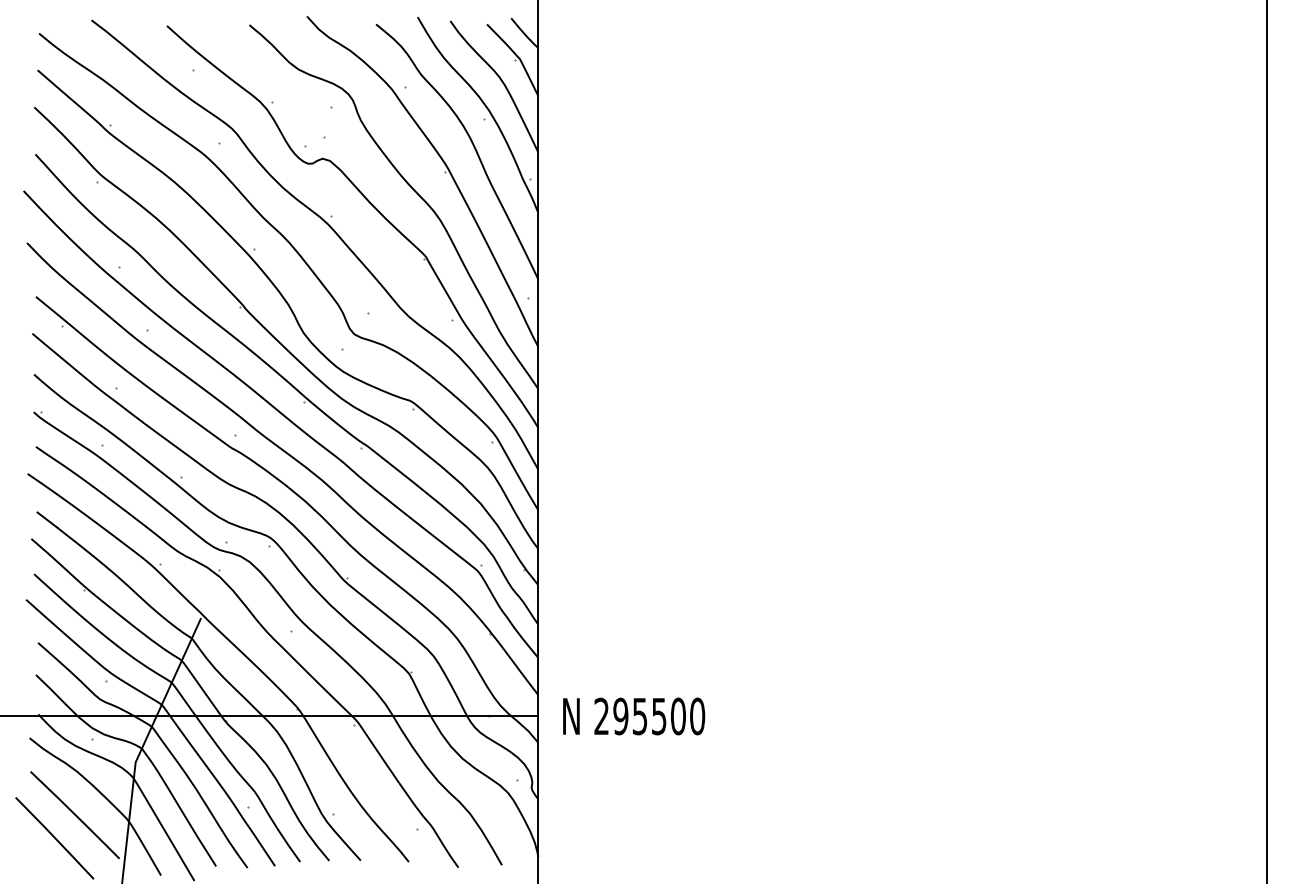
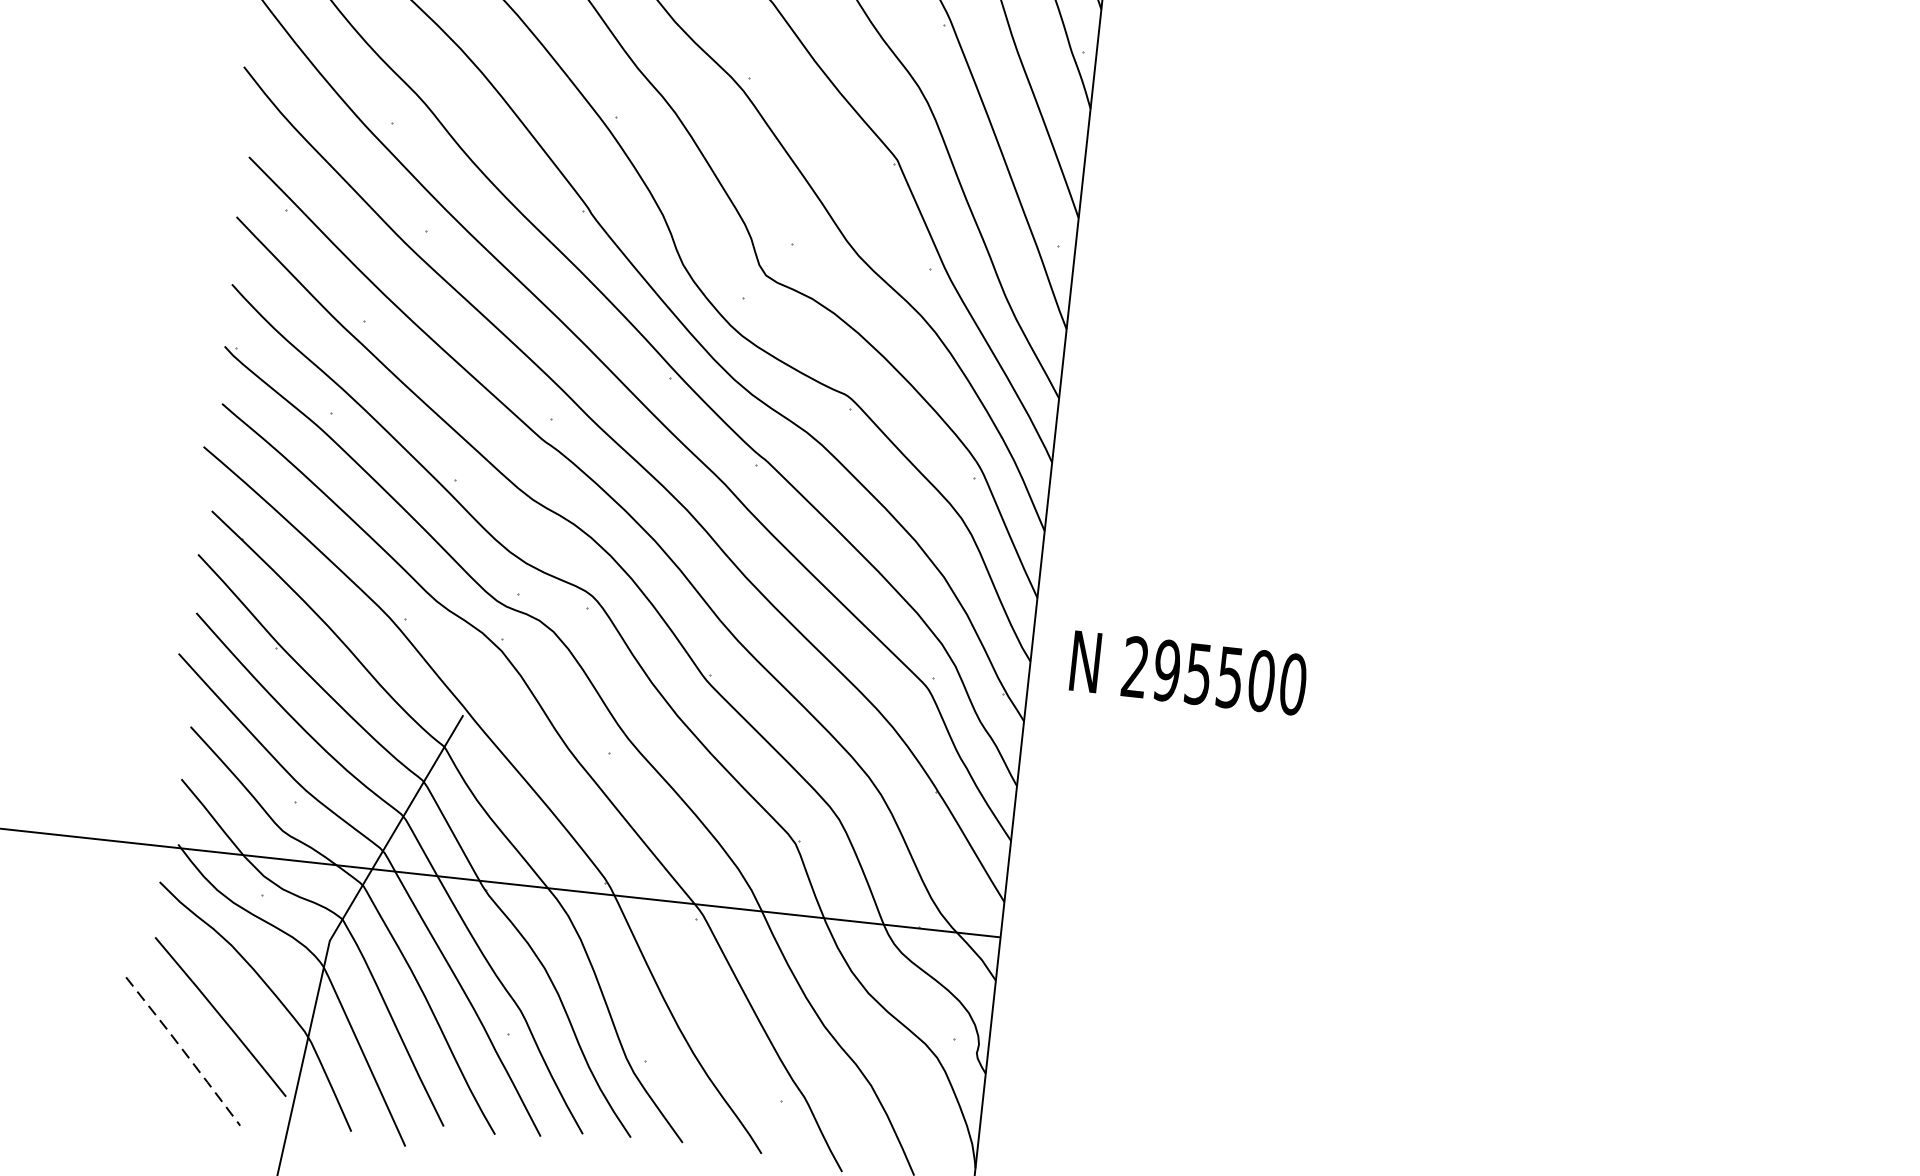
text: (634, 716) -> (1189, 673), moved
line: (55, 838) -> (184, 1051), solid -> dashed

